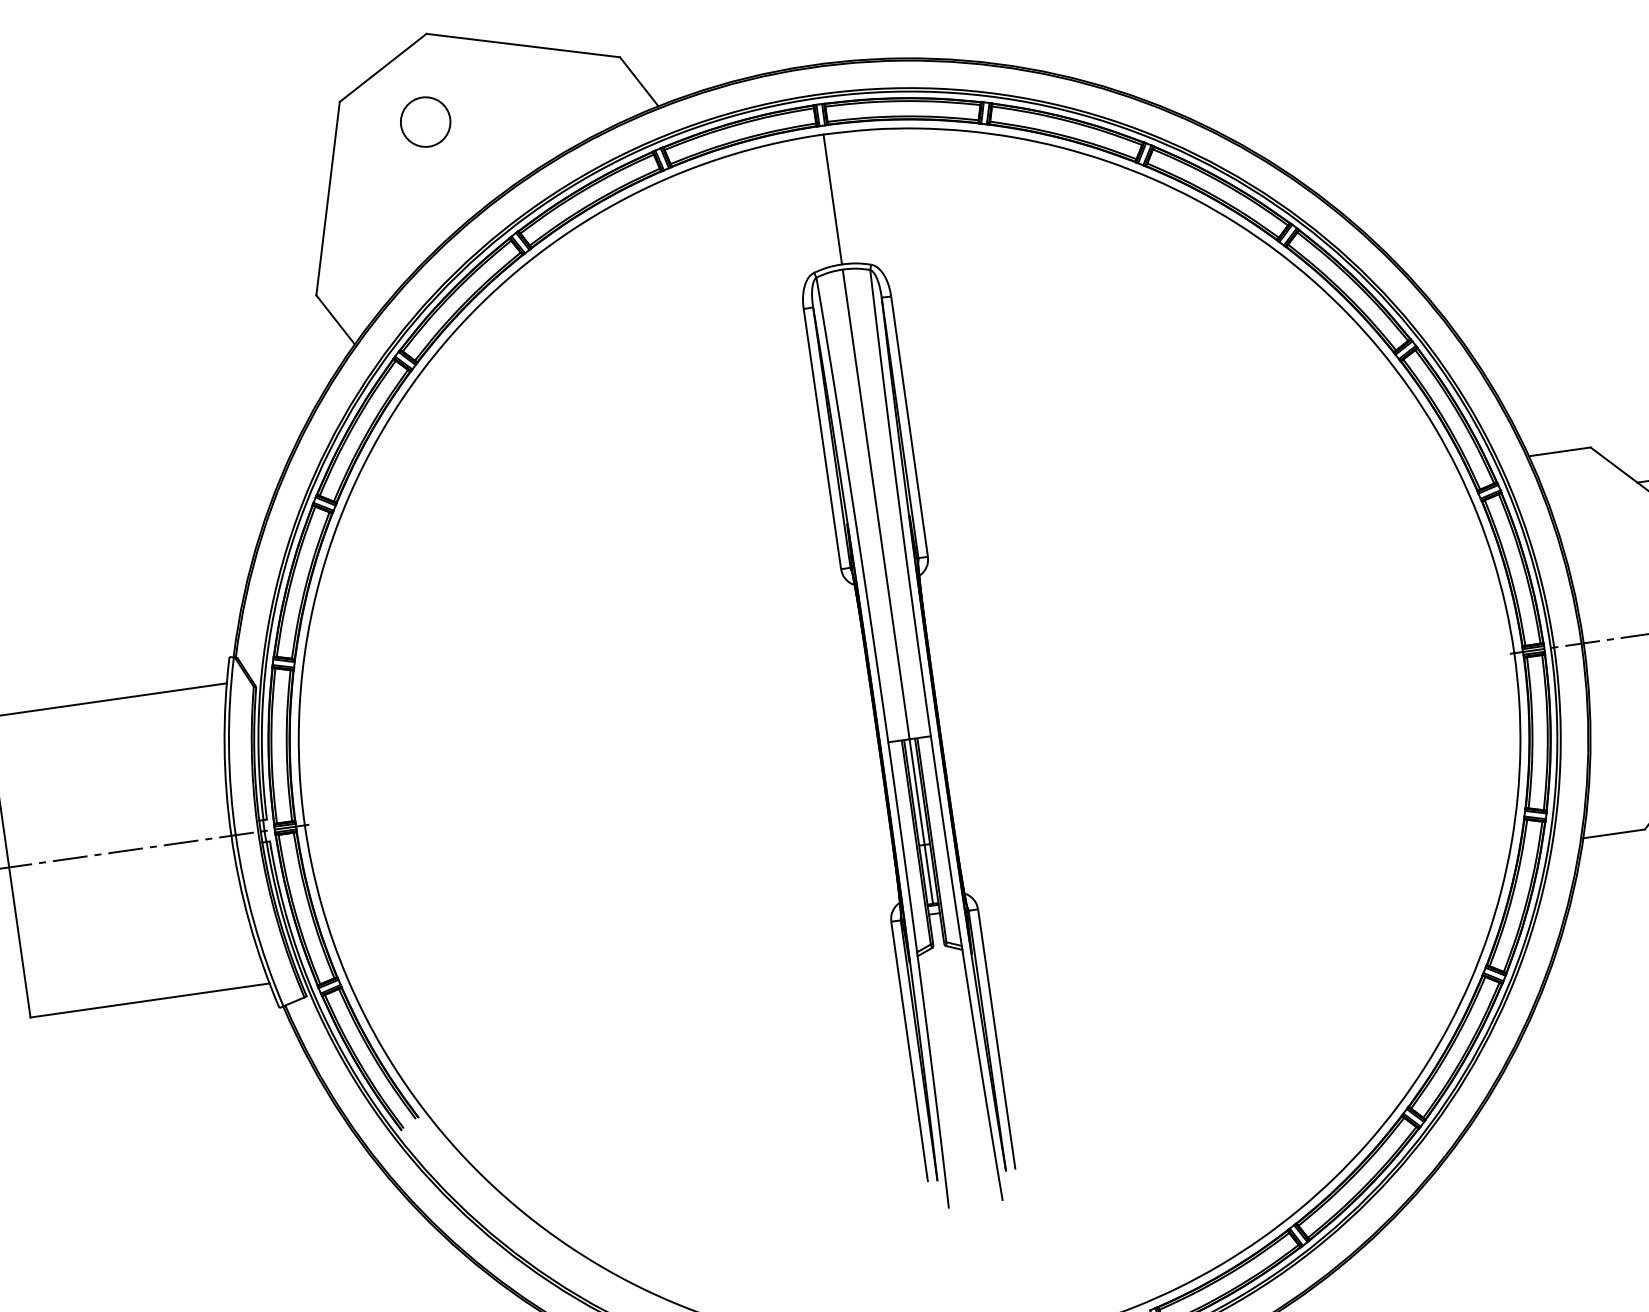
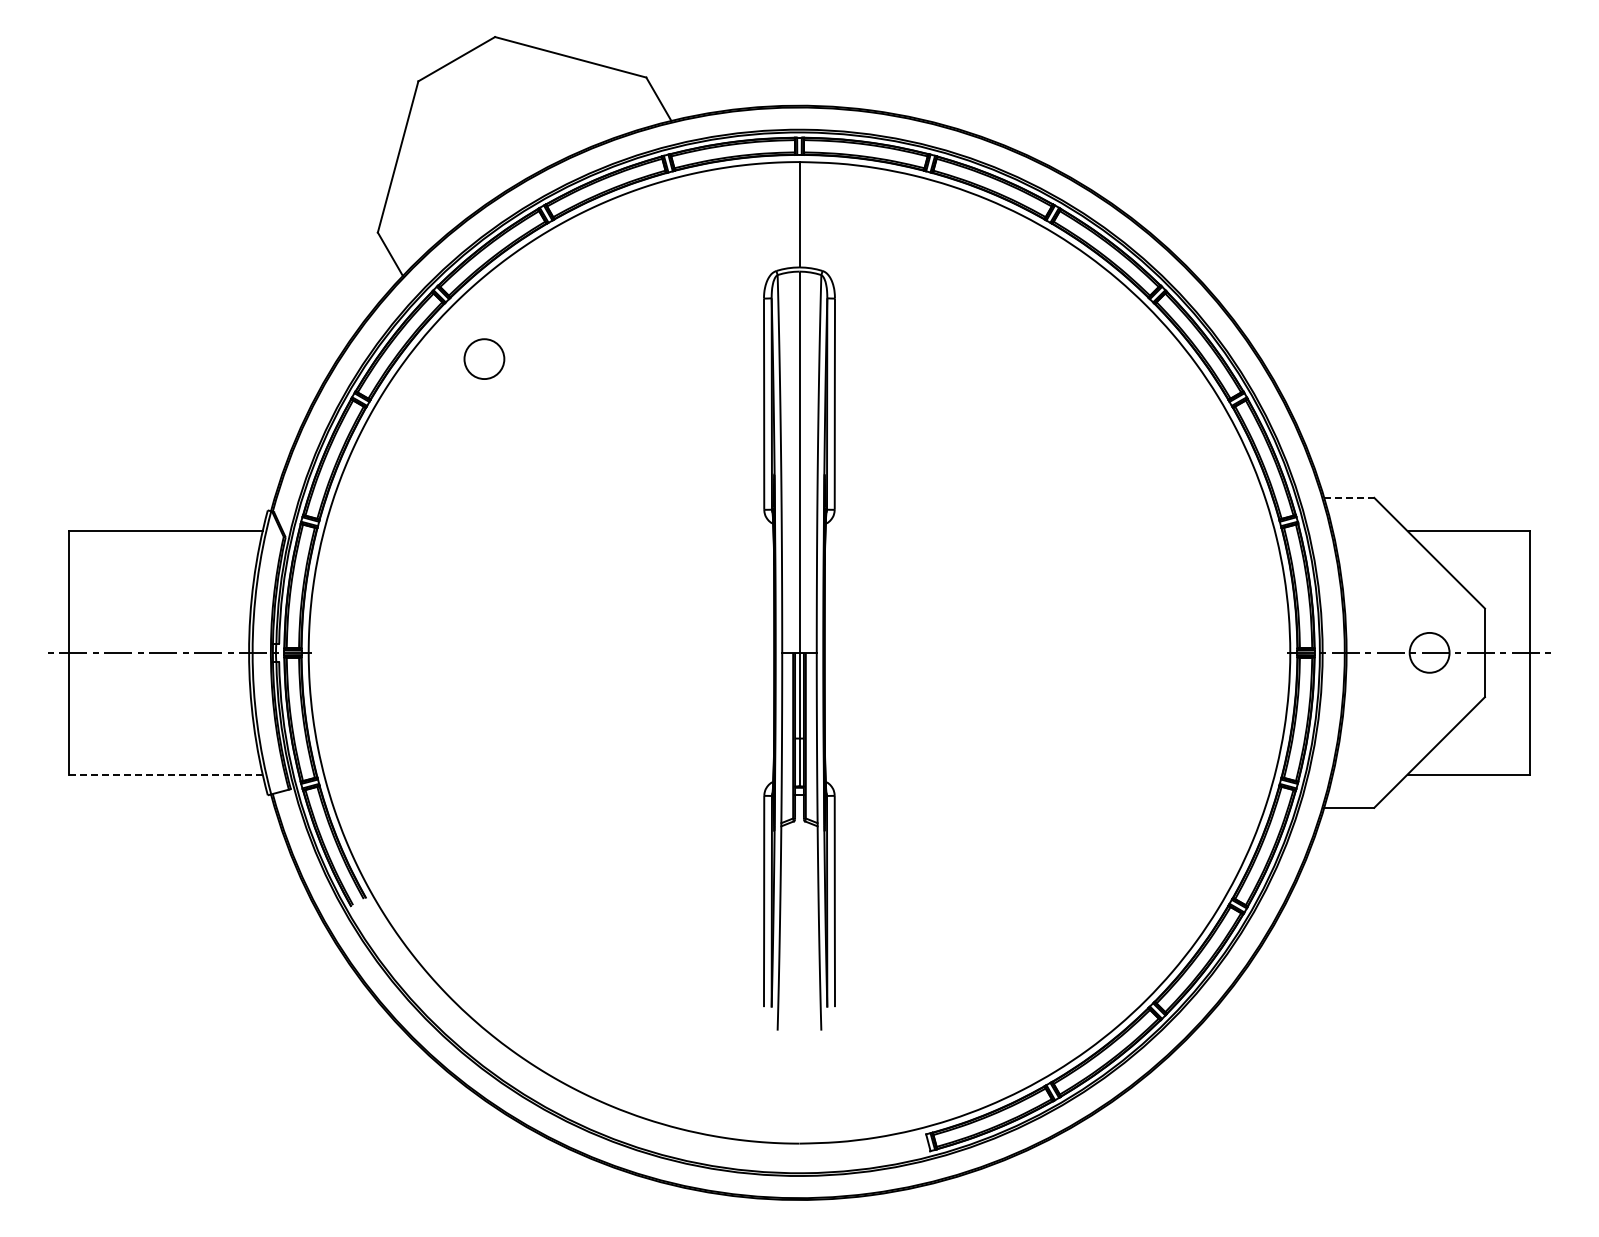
circle: (425, 121) -> (484, 358), moved
line: (1560, 451) -> (1349, 497), solid -> dashed
line: (150, 1000) -> (166, 774), solid -> dashed

